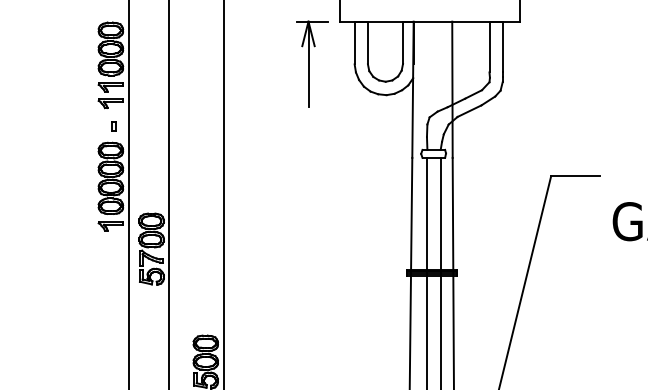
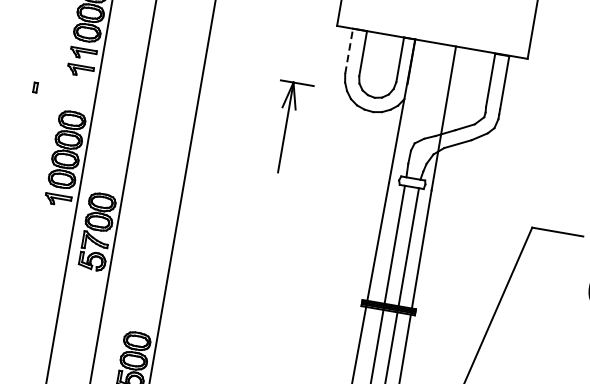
line: (354, 42) -> (349, 50), solid -> dashed
part: (312, 63) -> (290, 127), moved
part: (113, 126) -> (35, 87), moved

